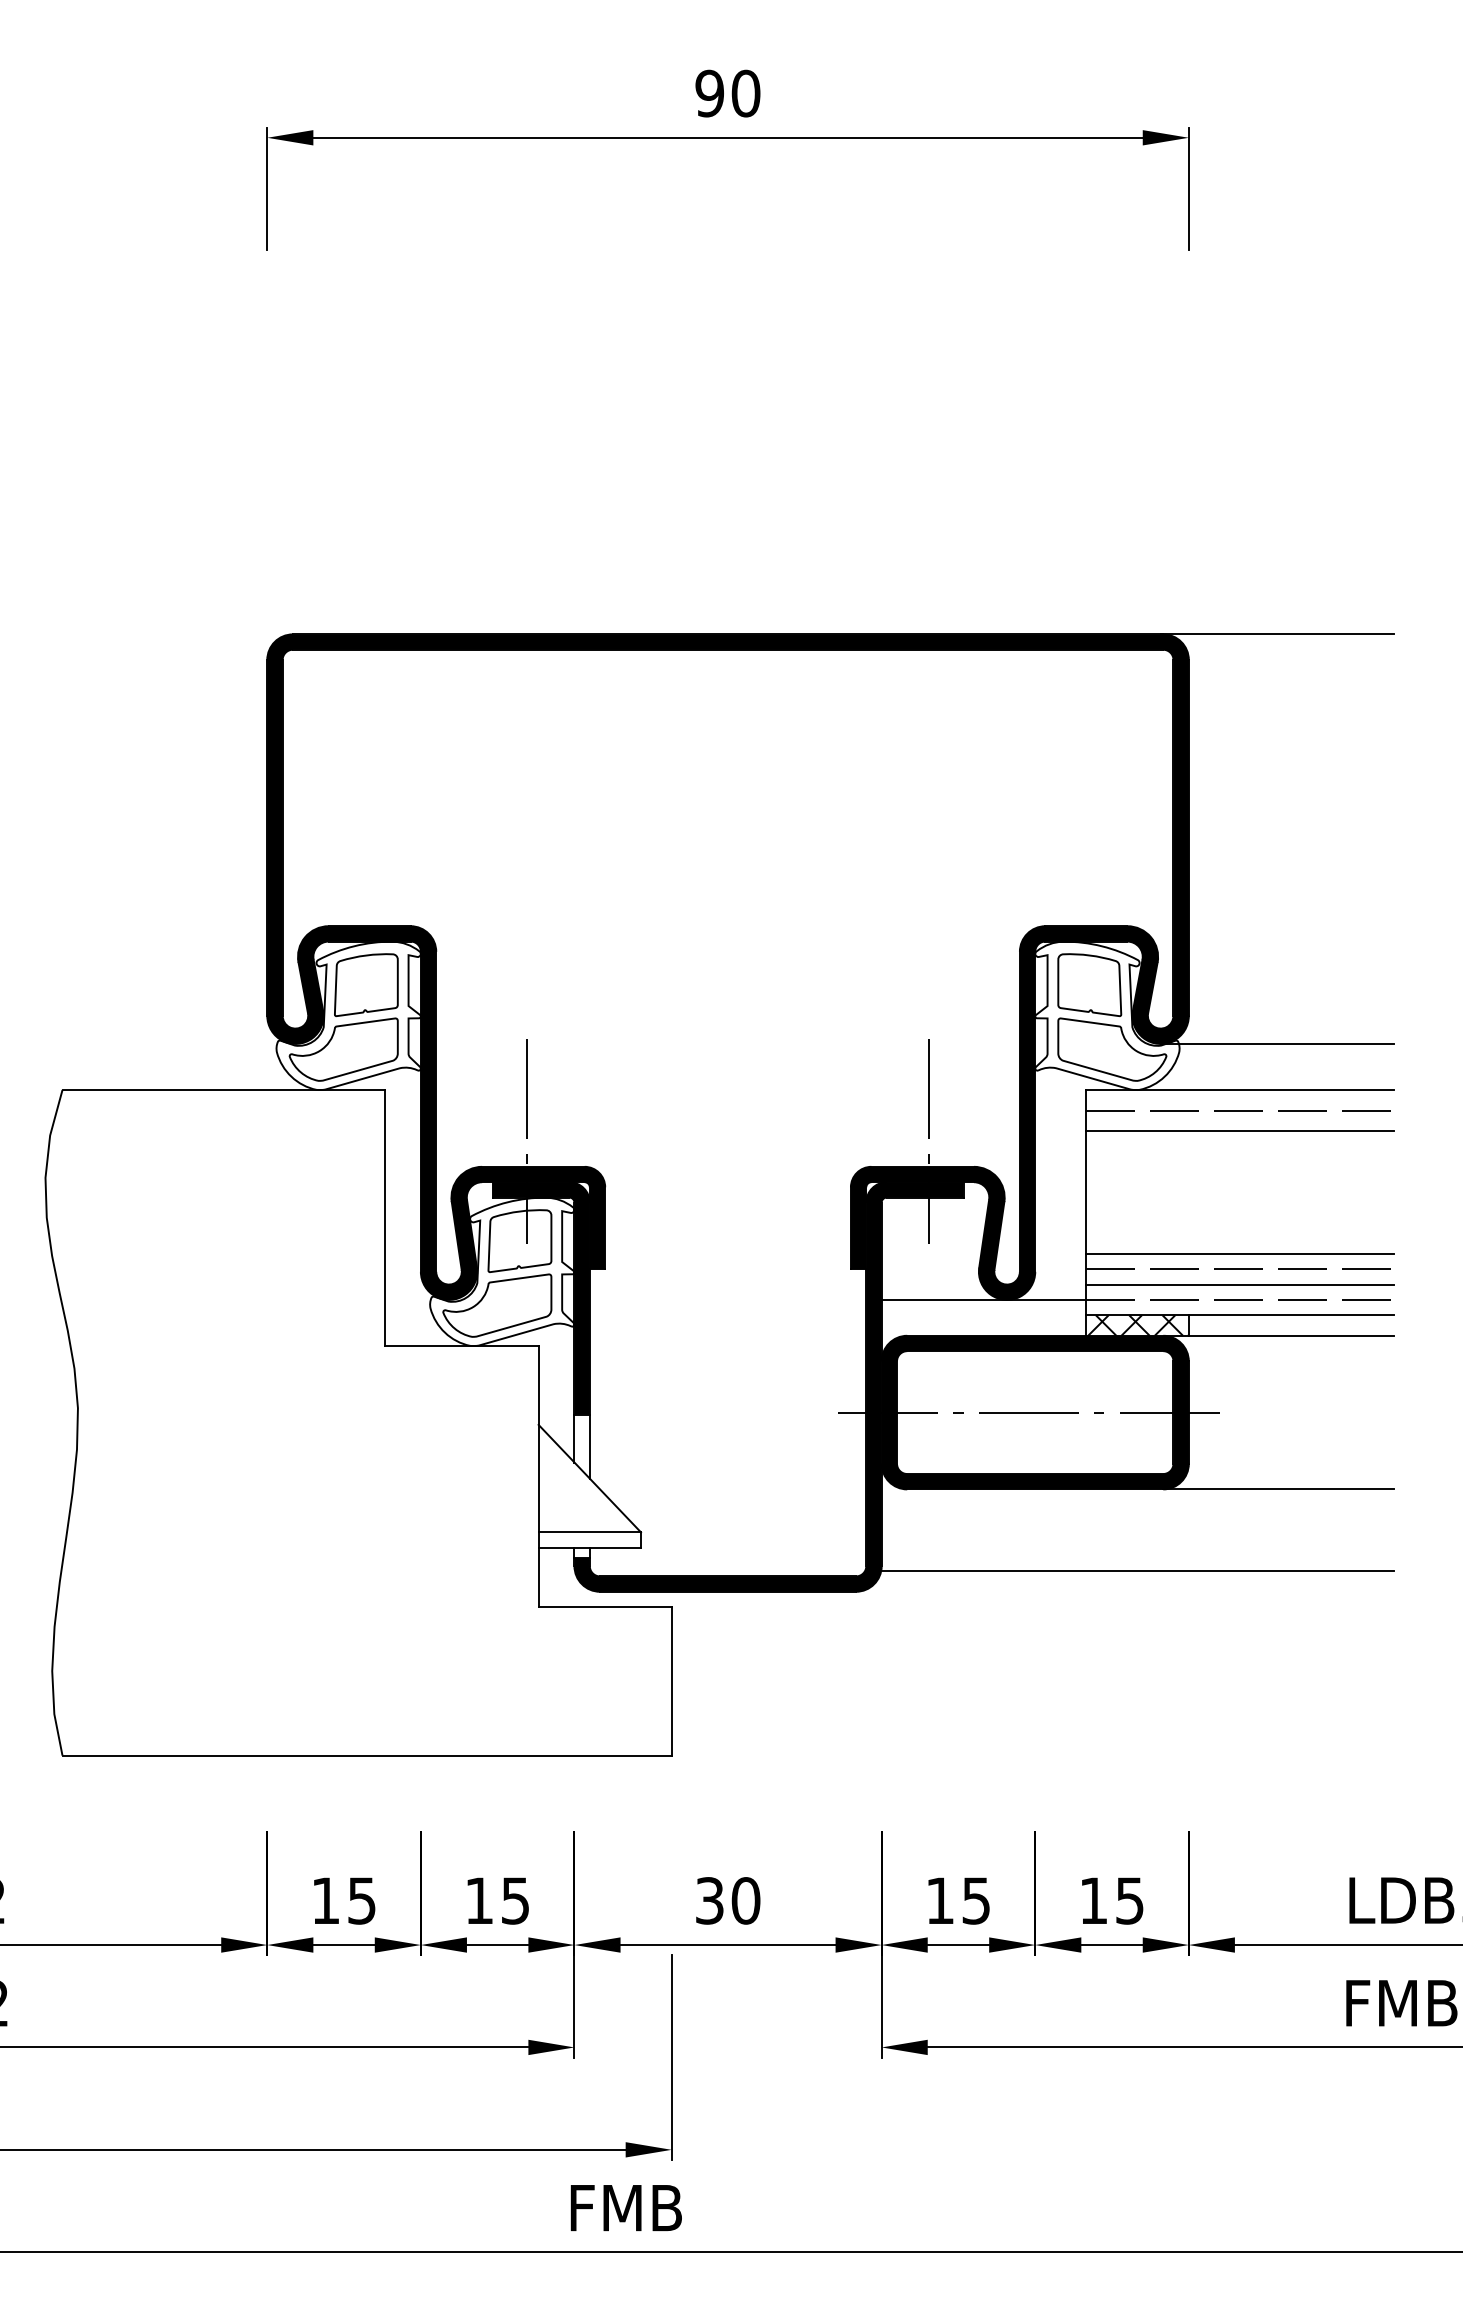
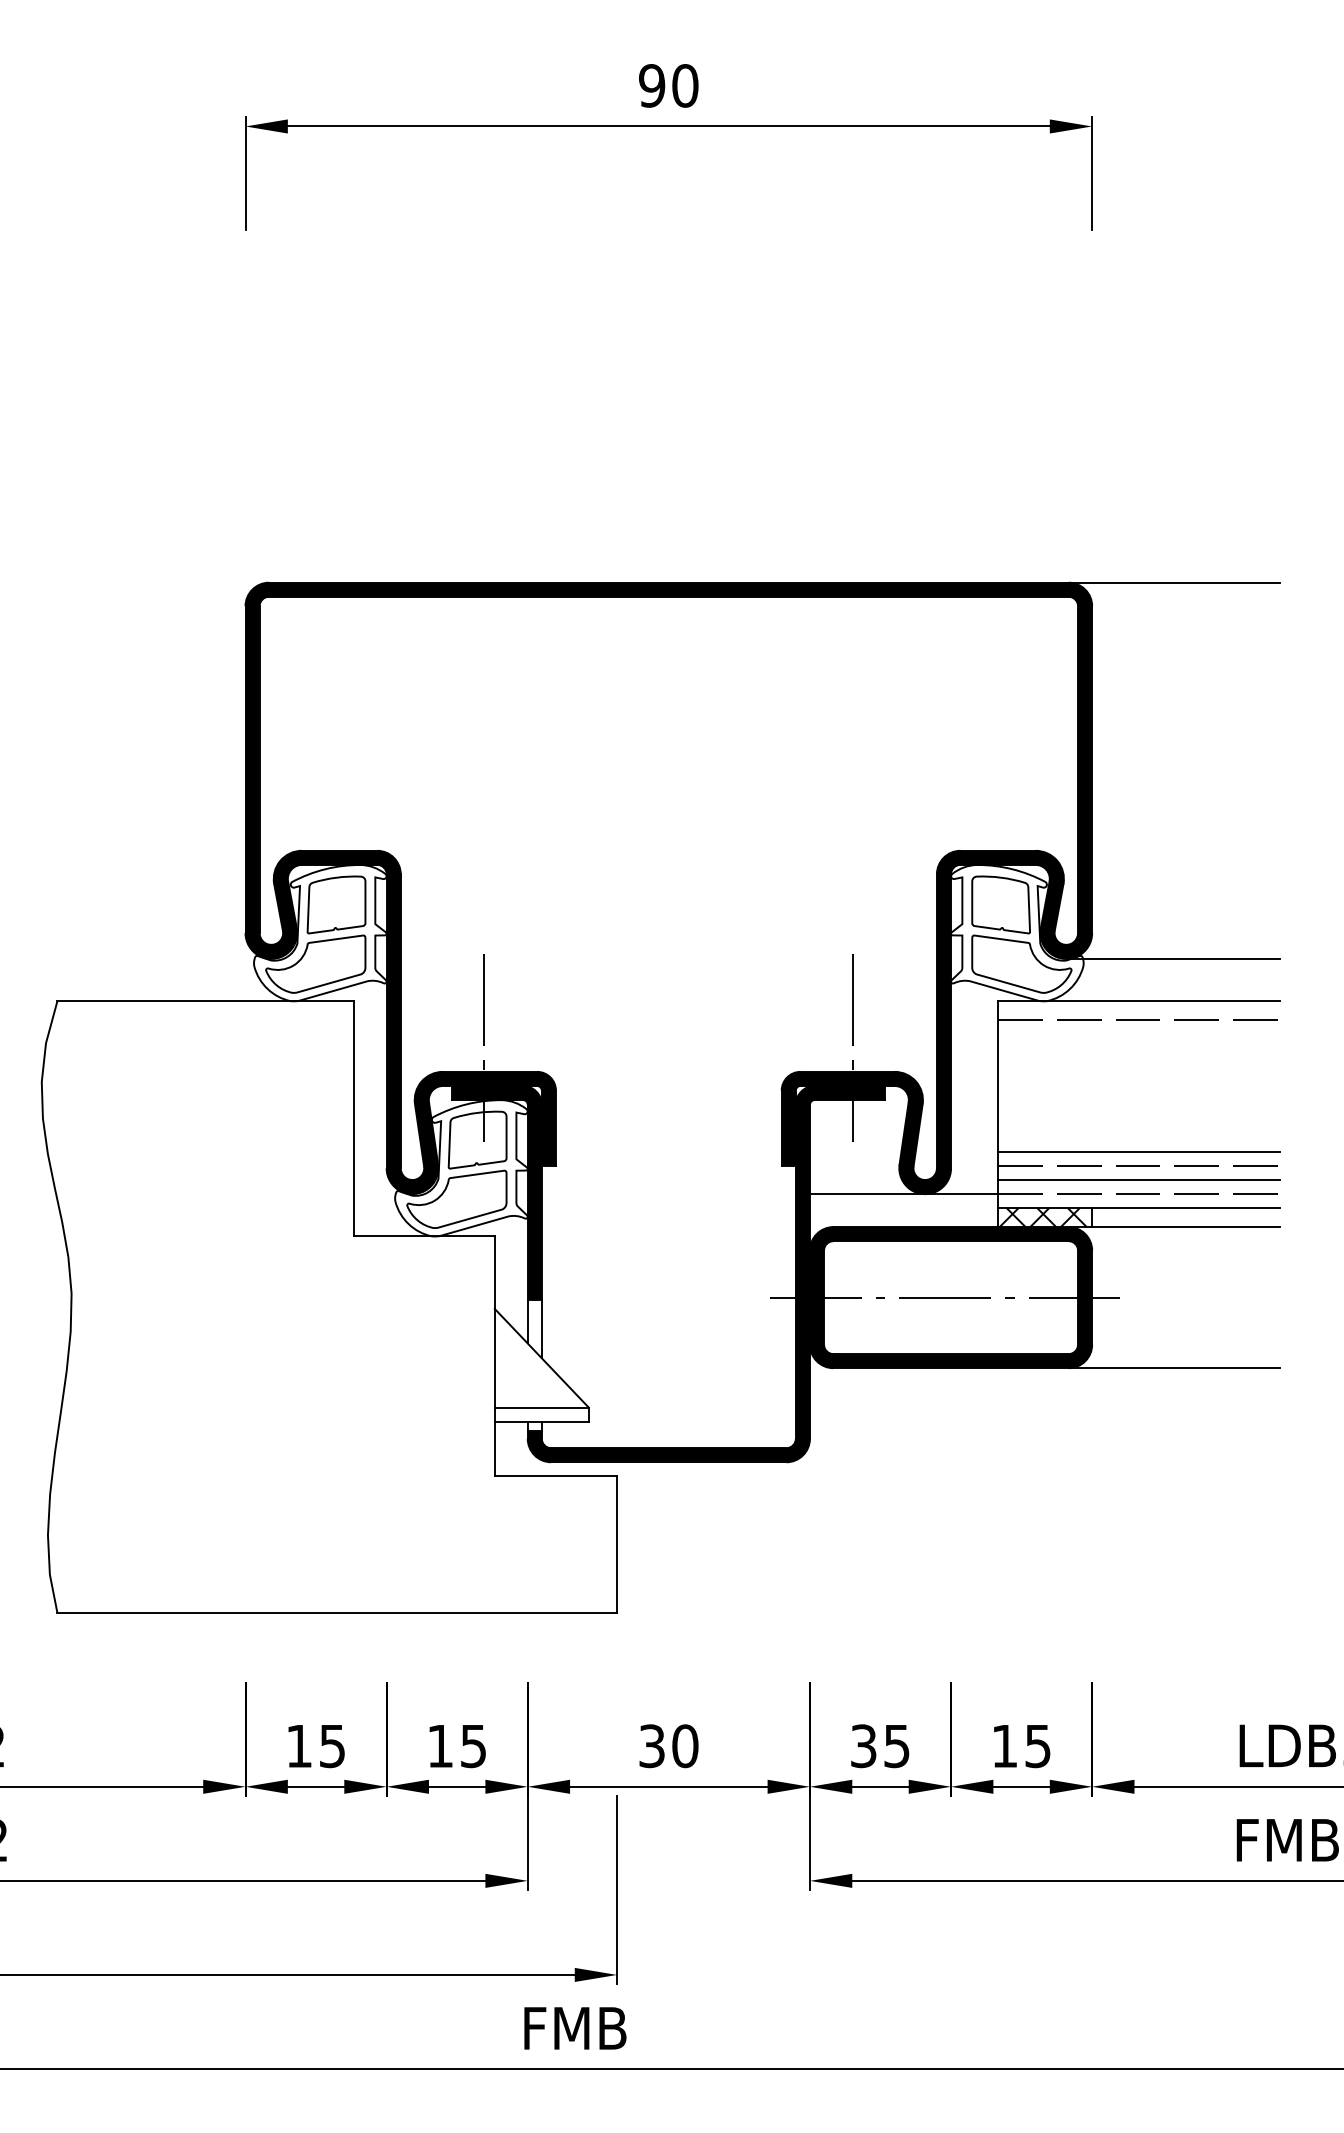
line: (1240, 1130) -> (1139, 1038), removed
line: (1136, 1571) -> (1044, 1443), removed
text: (939, 1901) -> (863, 1746), 15 -> 35

